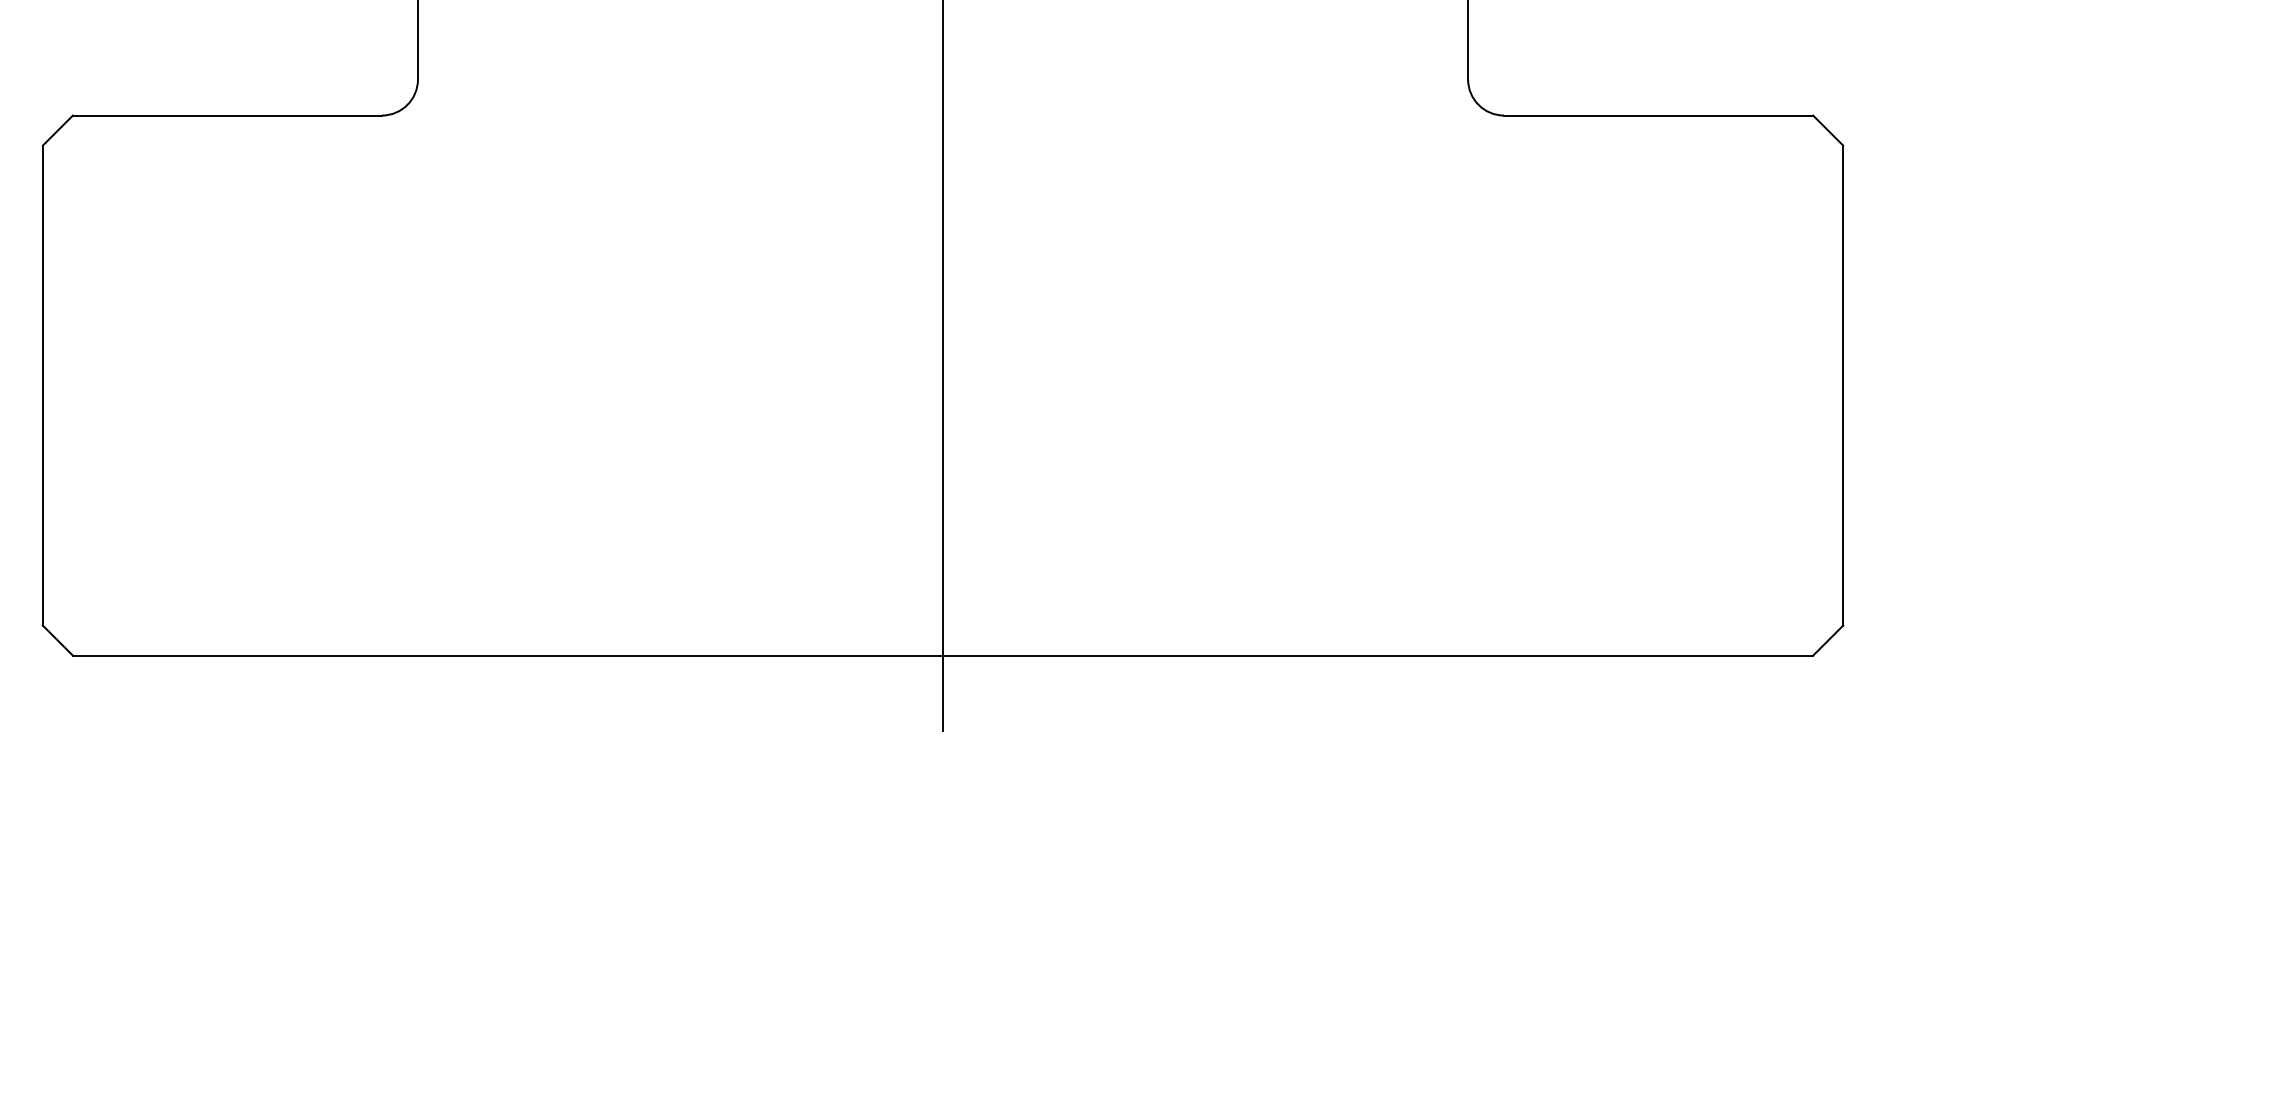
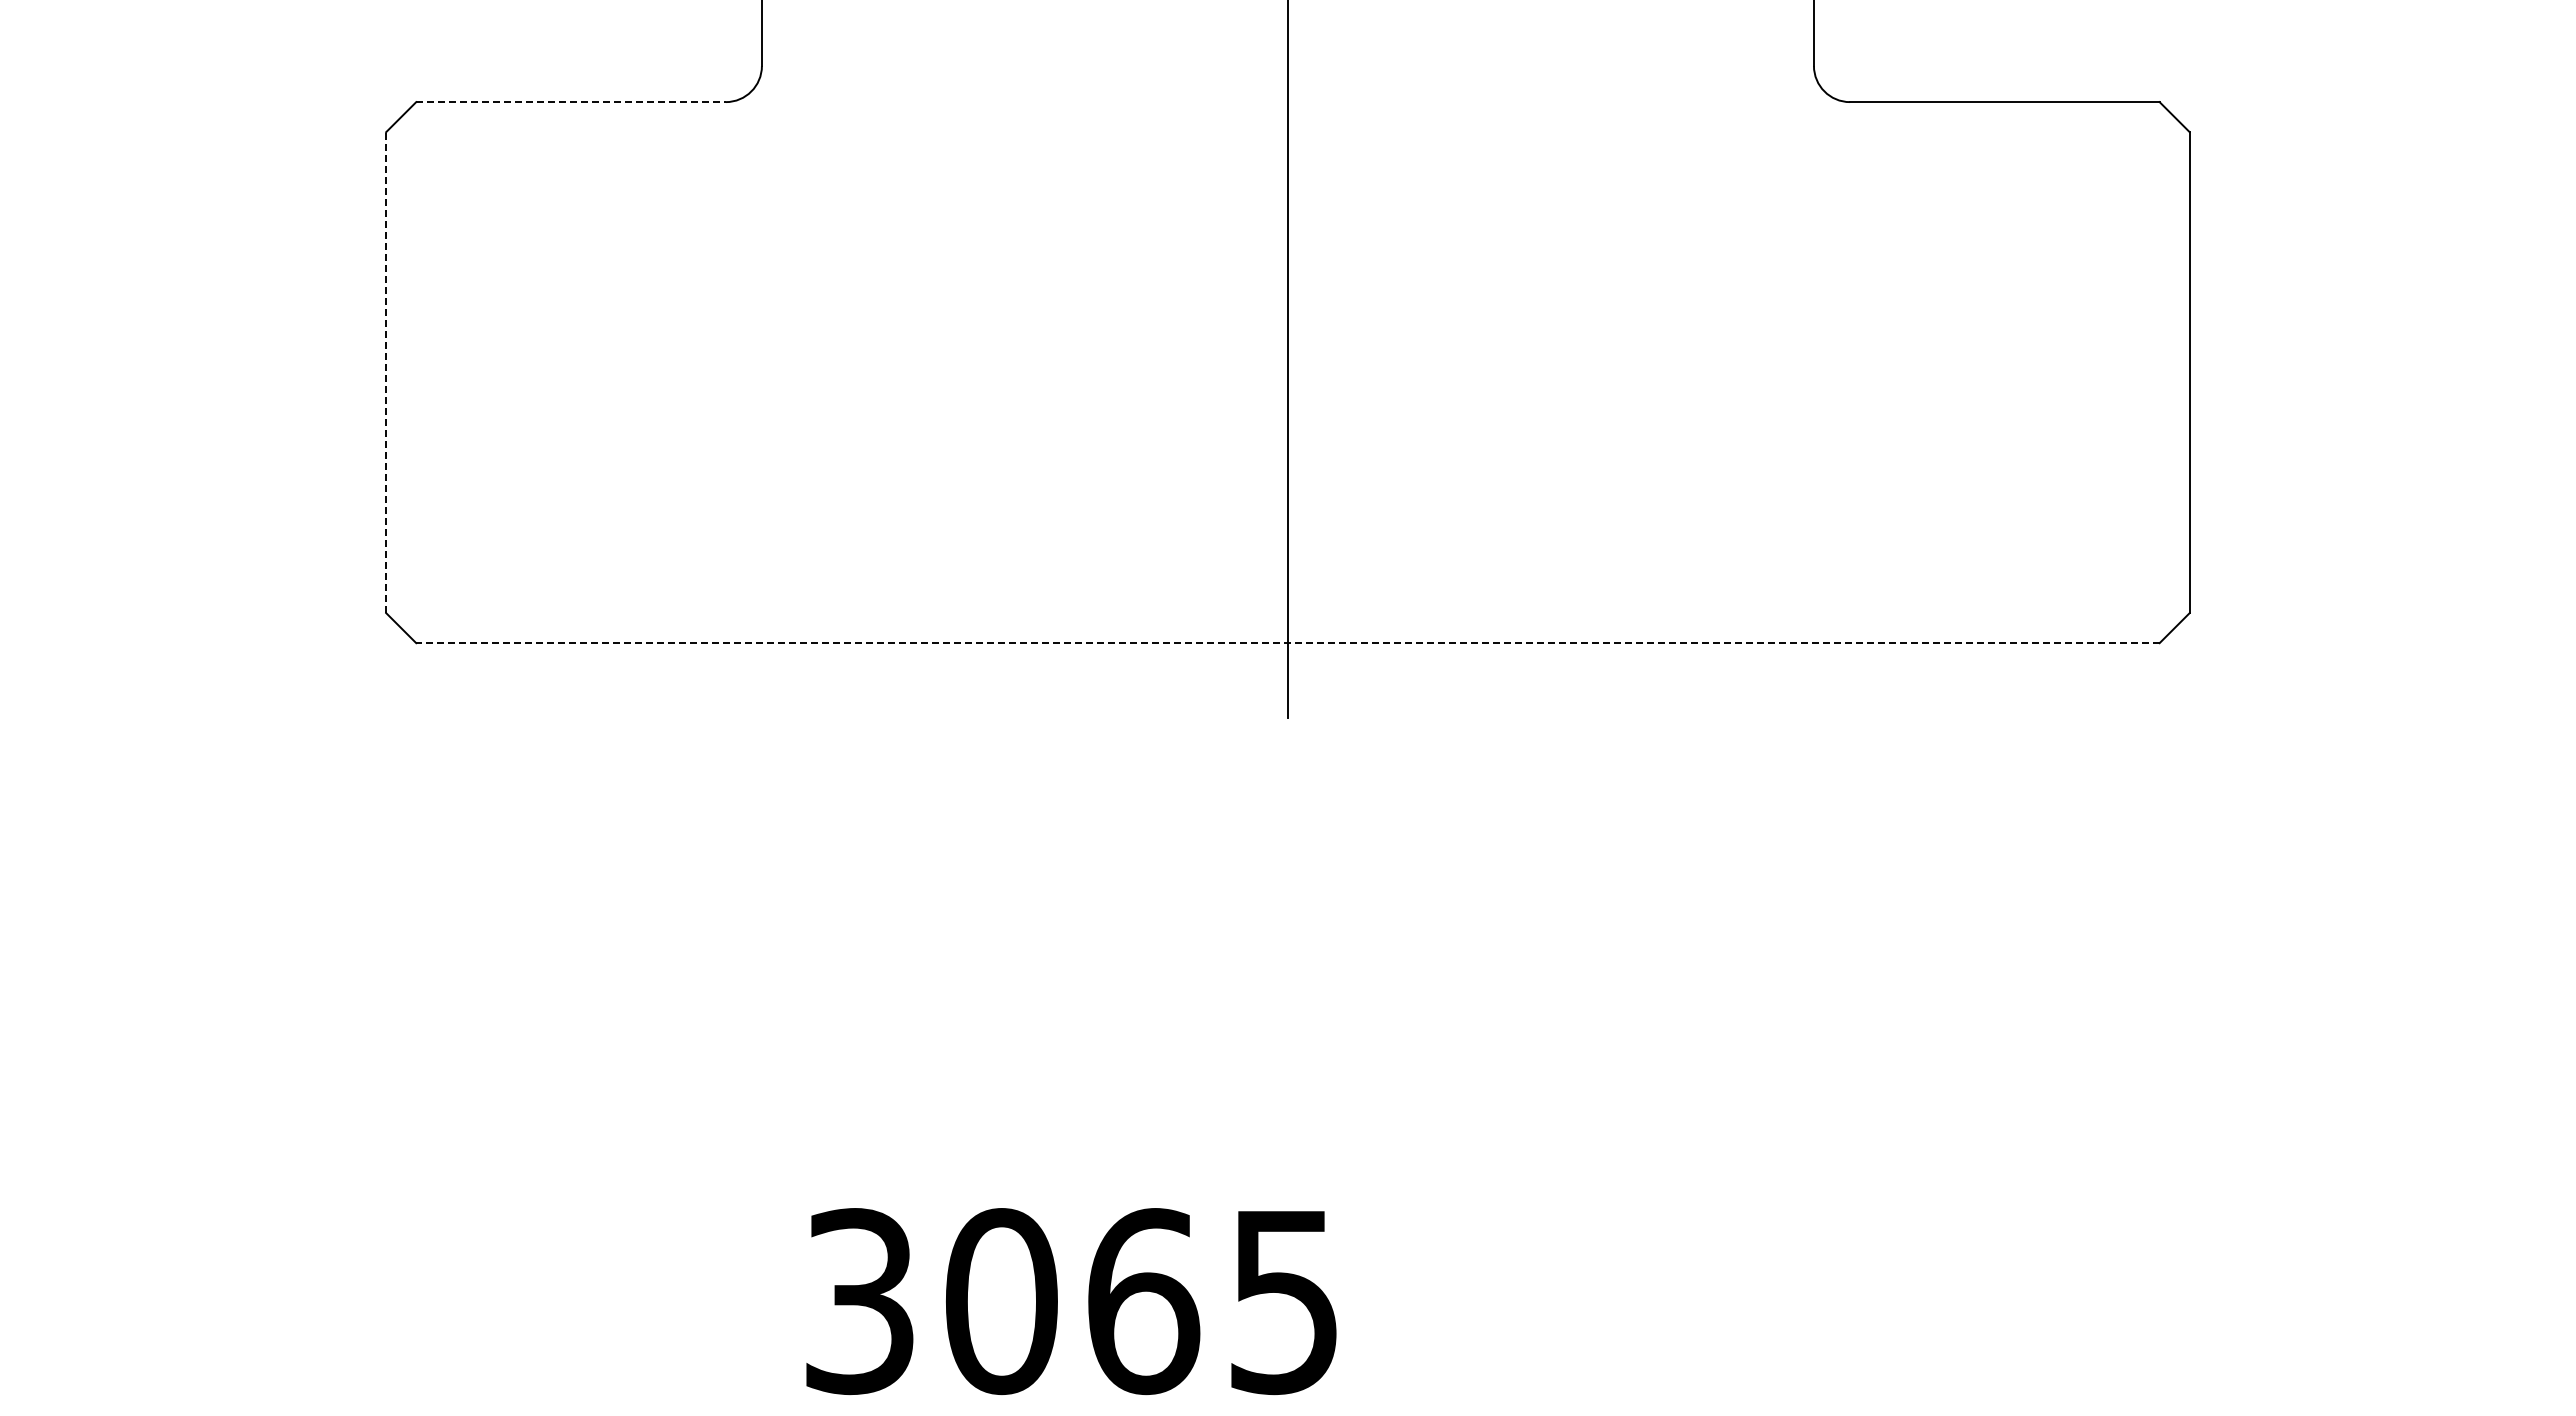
line: (227, 115) -> (571, 102), solid -> dashed
line: (43, 385) -> (386, 372), solid -> dashed
line: (942, 655) -> (1287, 643), solid -> dashed

